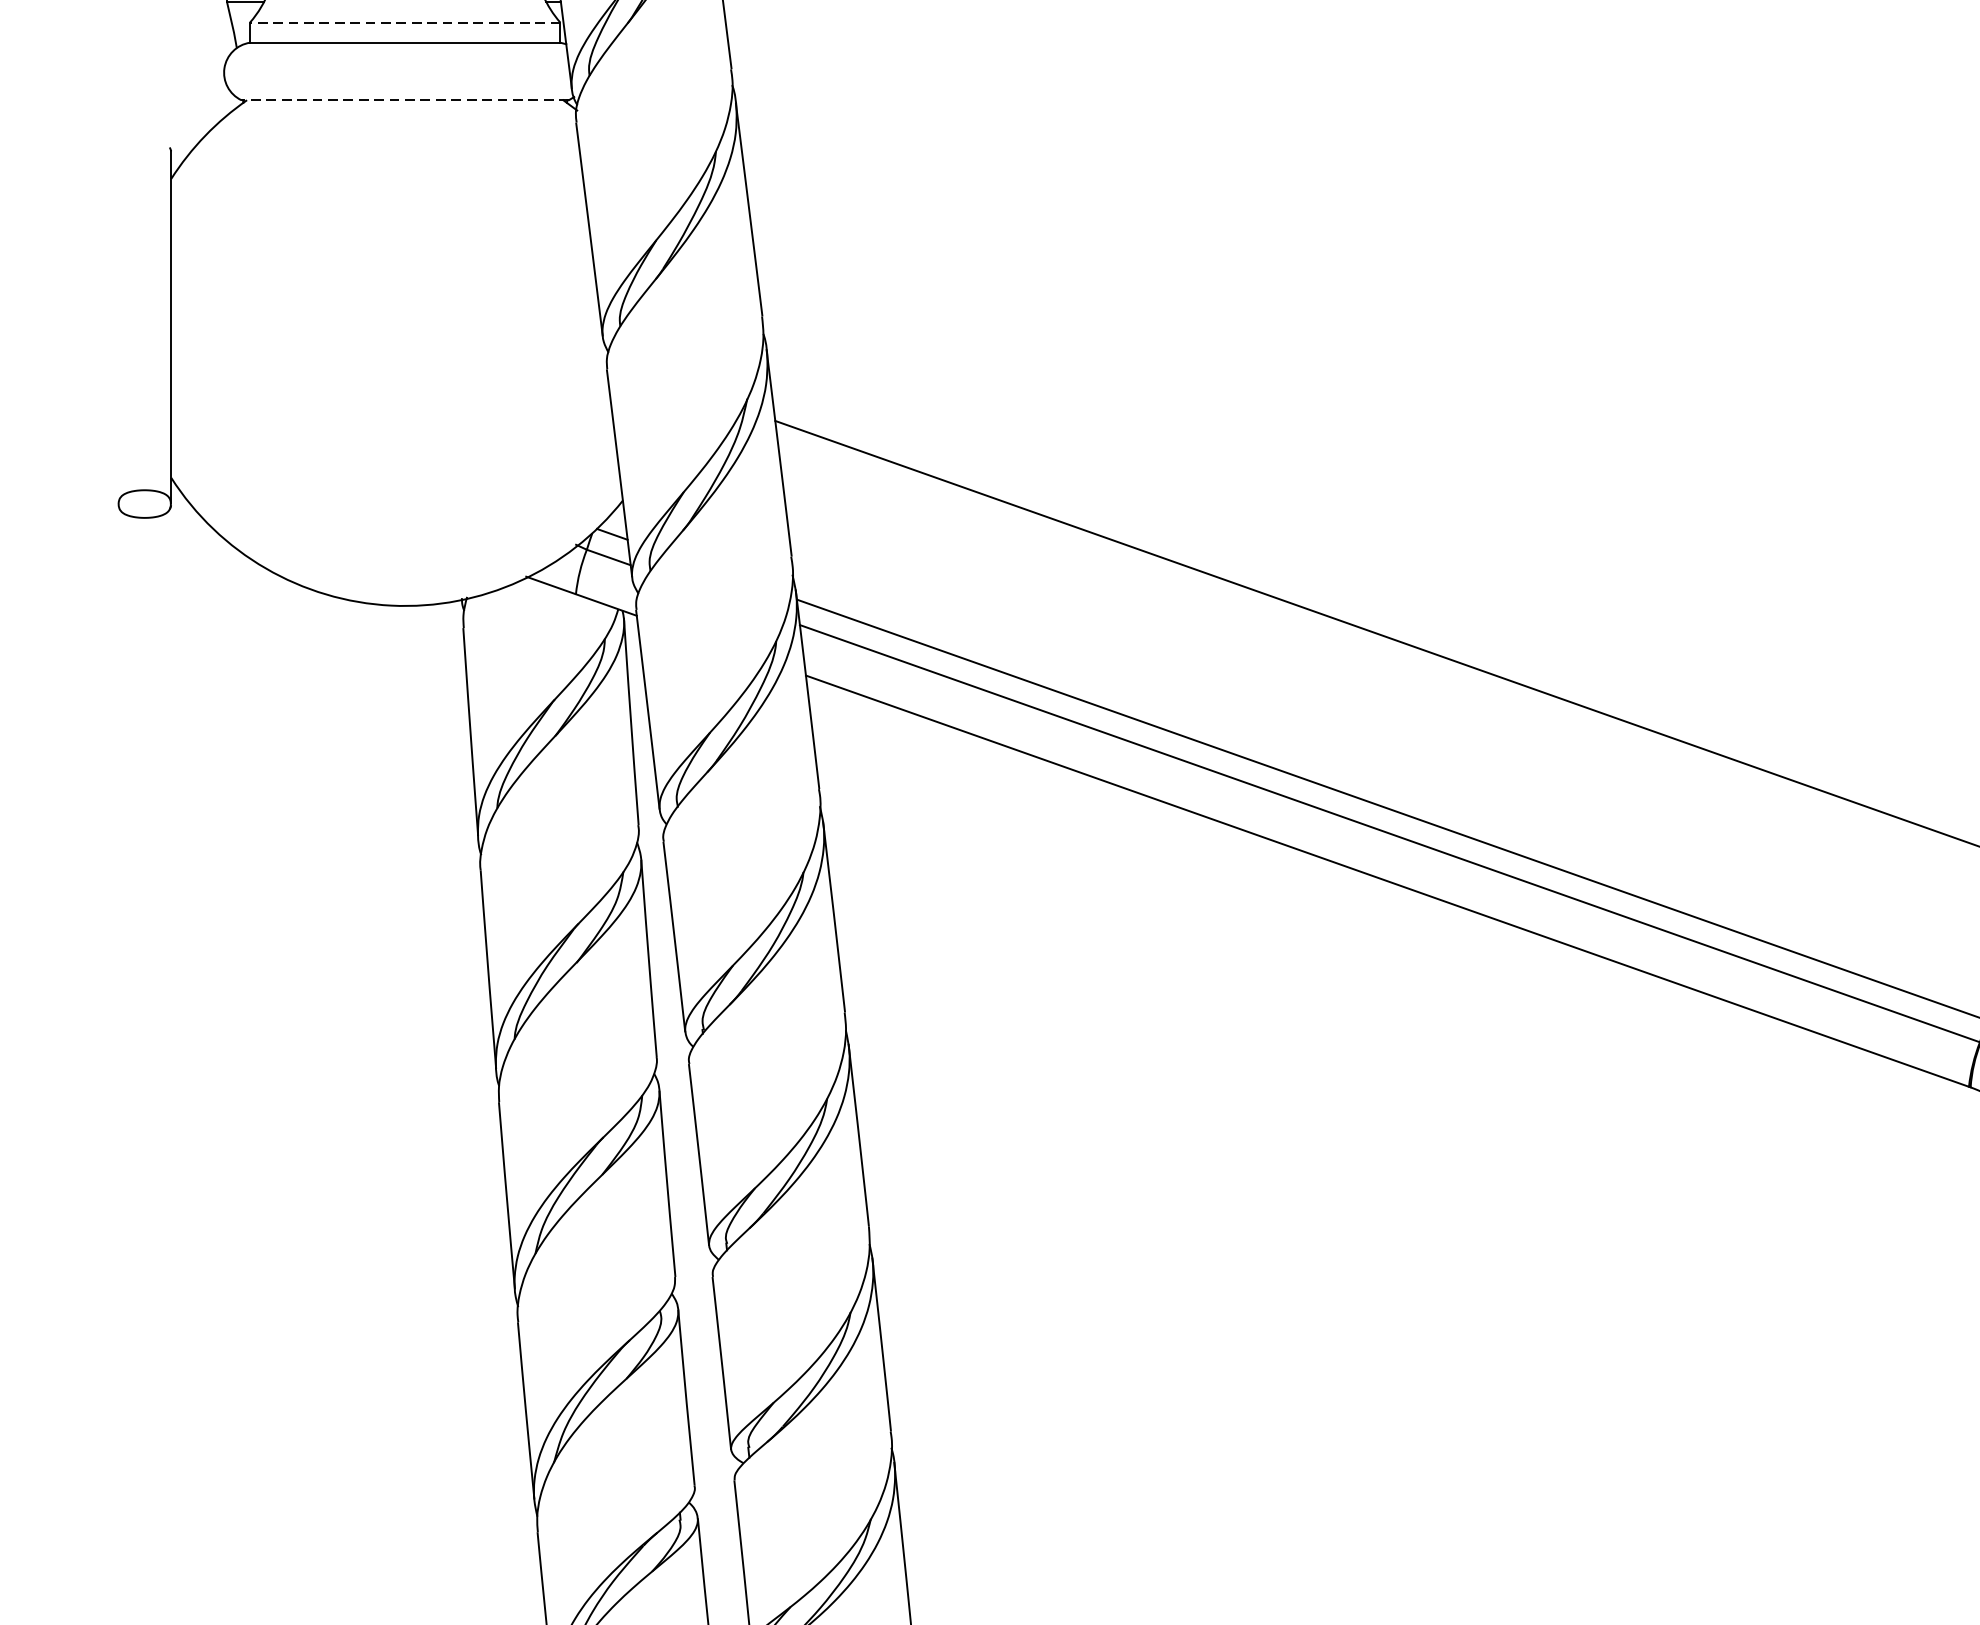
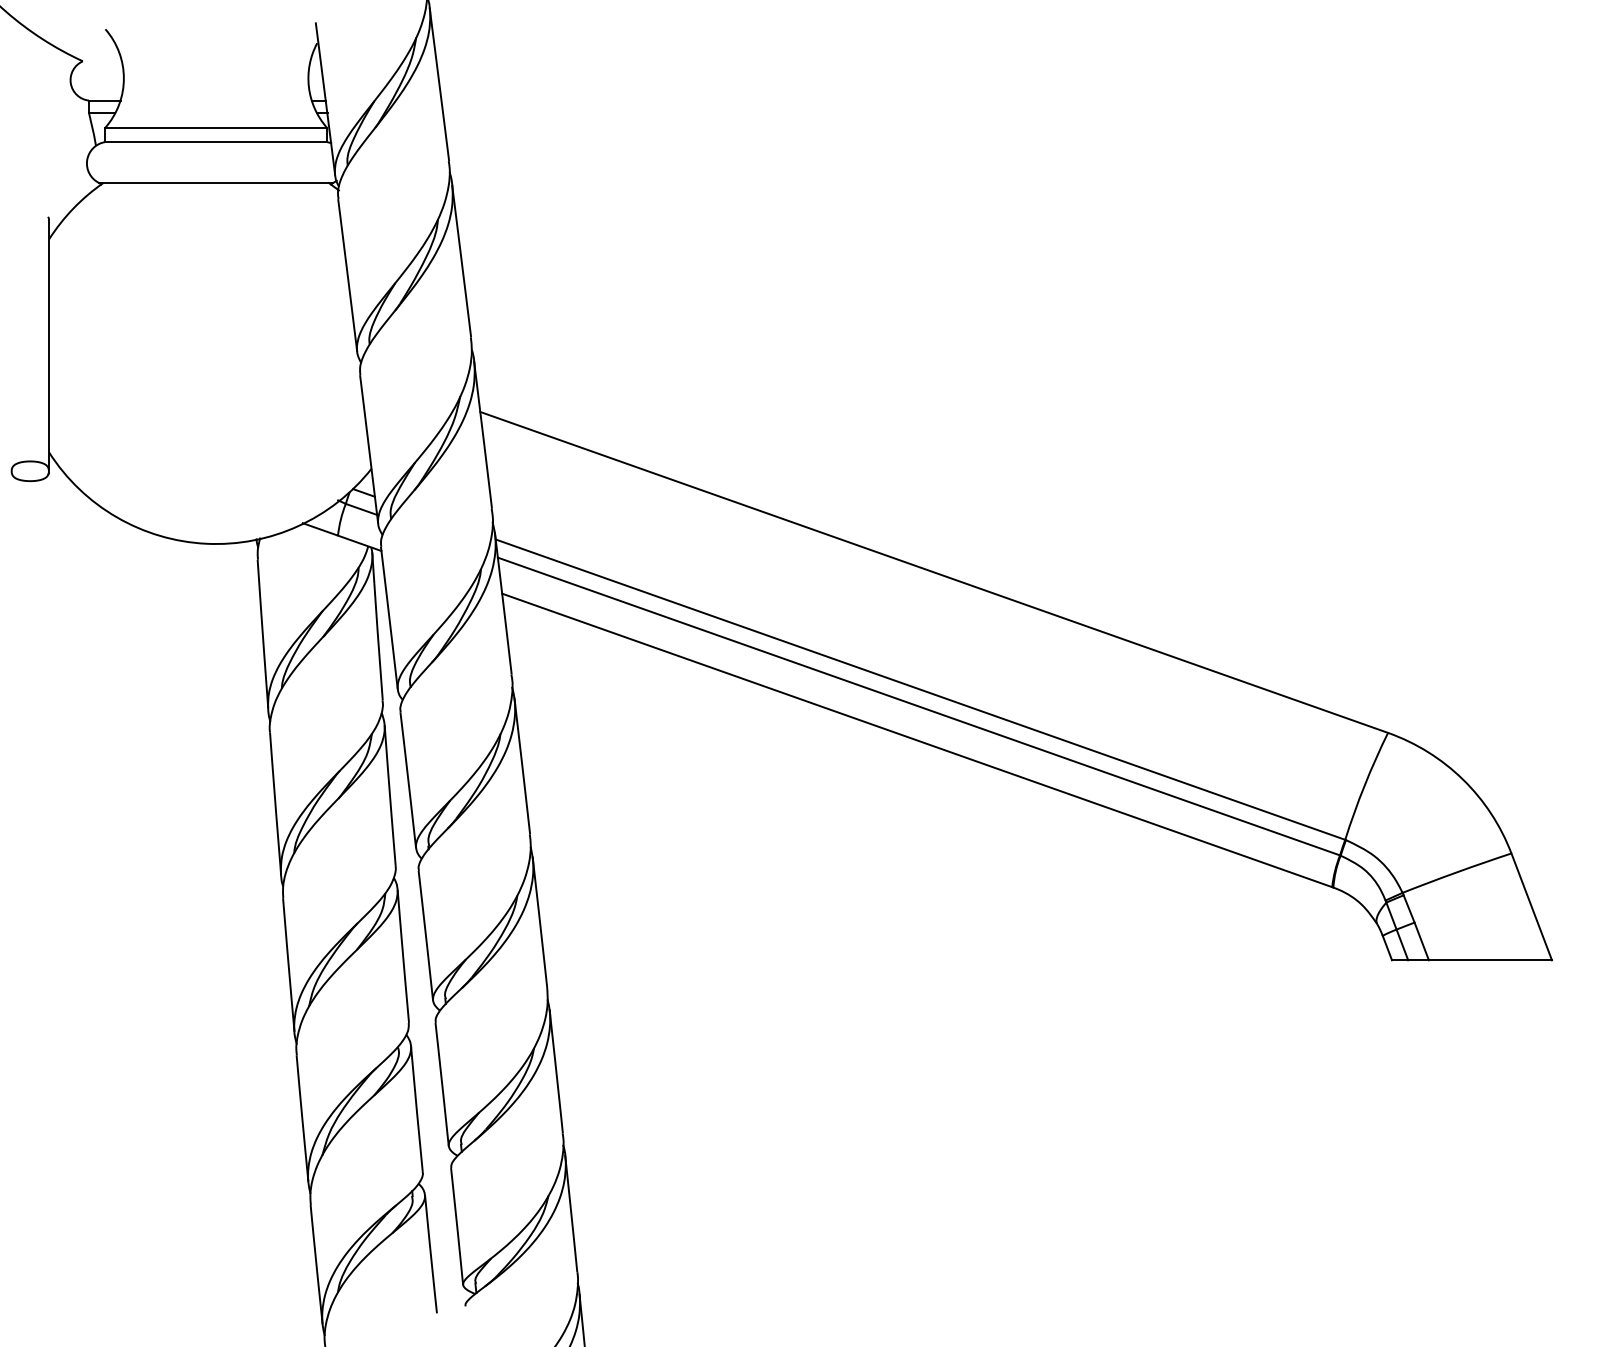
line: (405, 22) -> (216, 127), dashed -> solid
line: (405, 100) -> (216, 183), dashed -> solid

